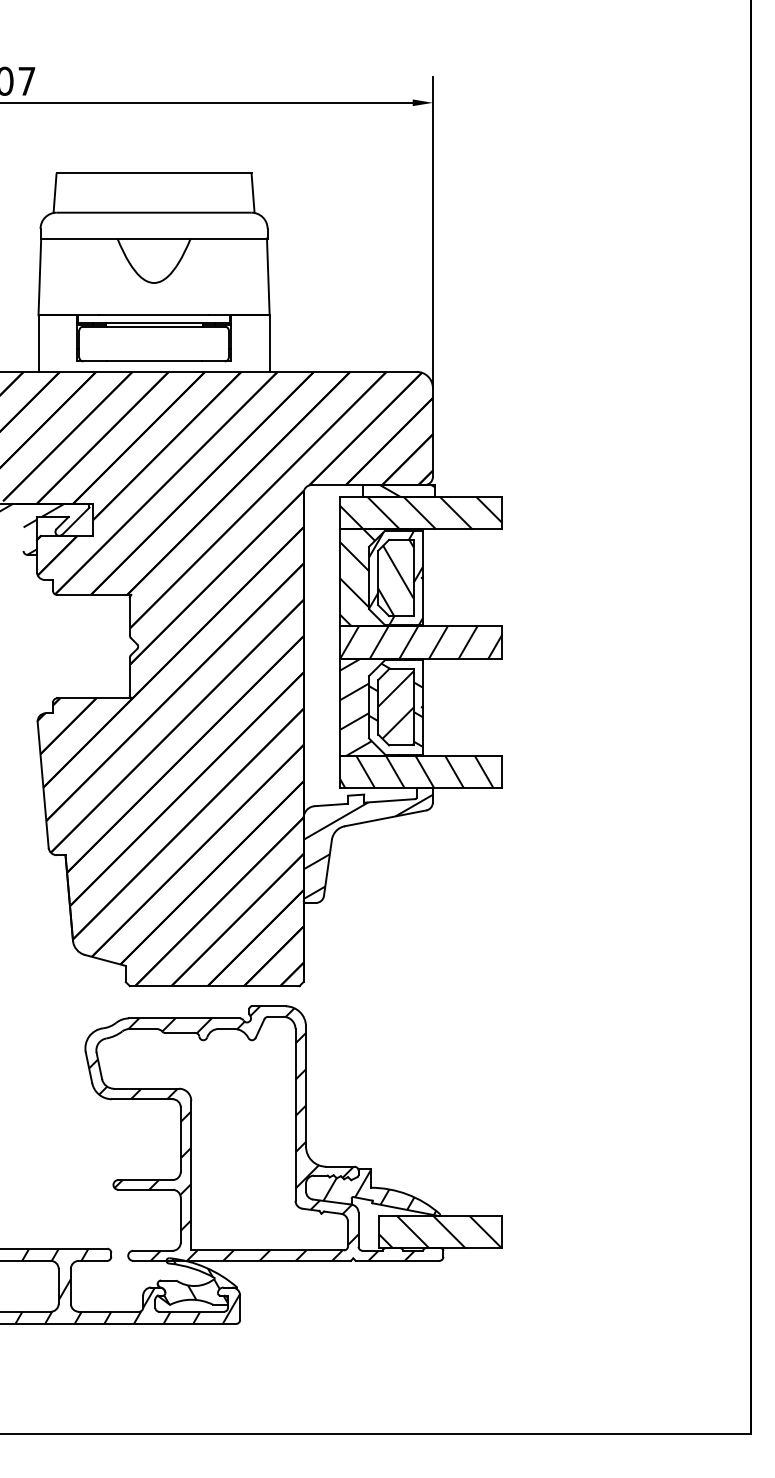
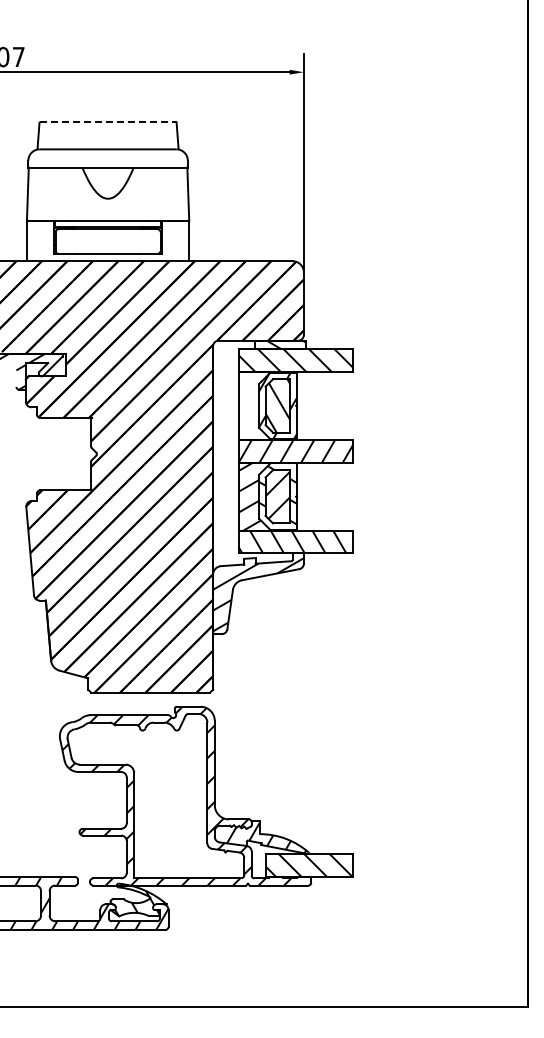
line: (154, 172) -> (108, 121), solid -> dashed
hatch: (369, 577) -> (259, 405), removed

